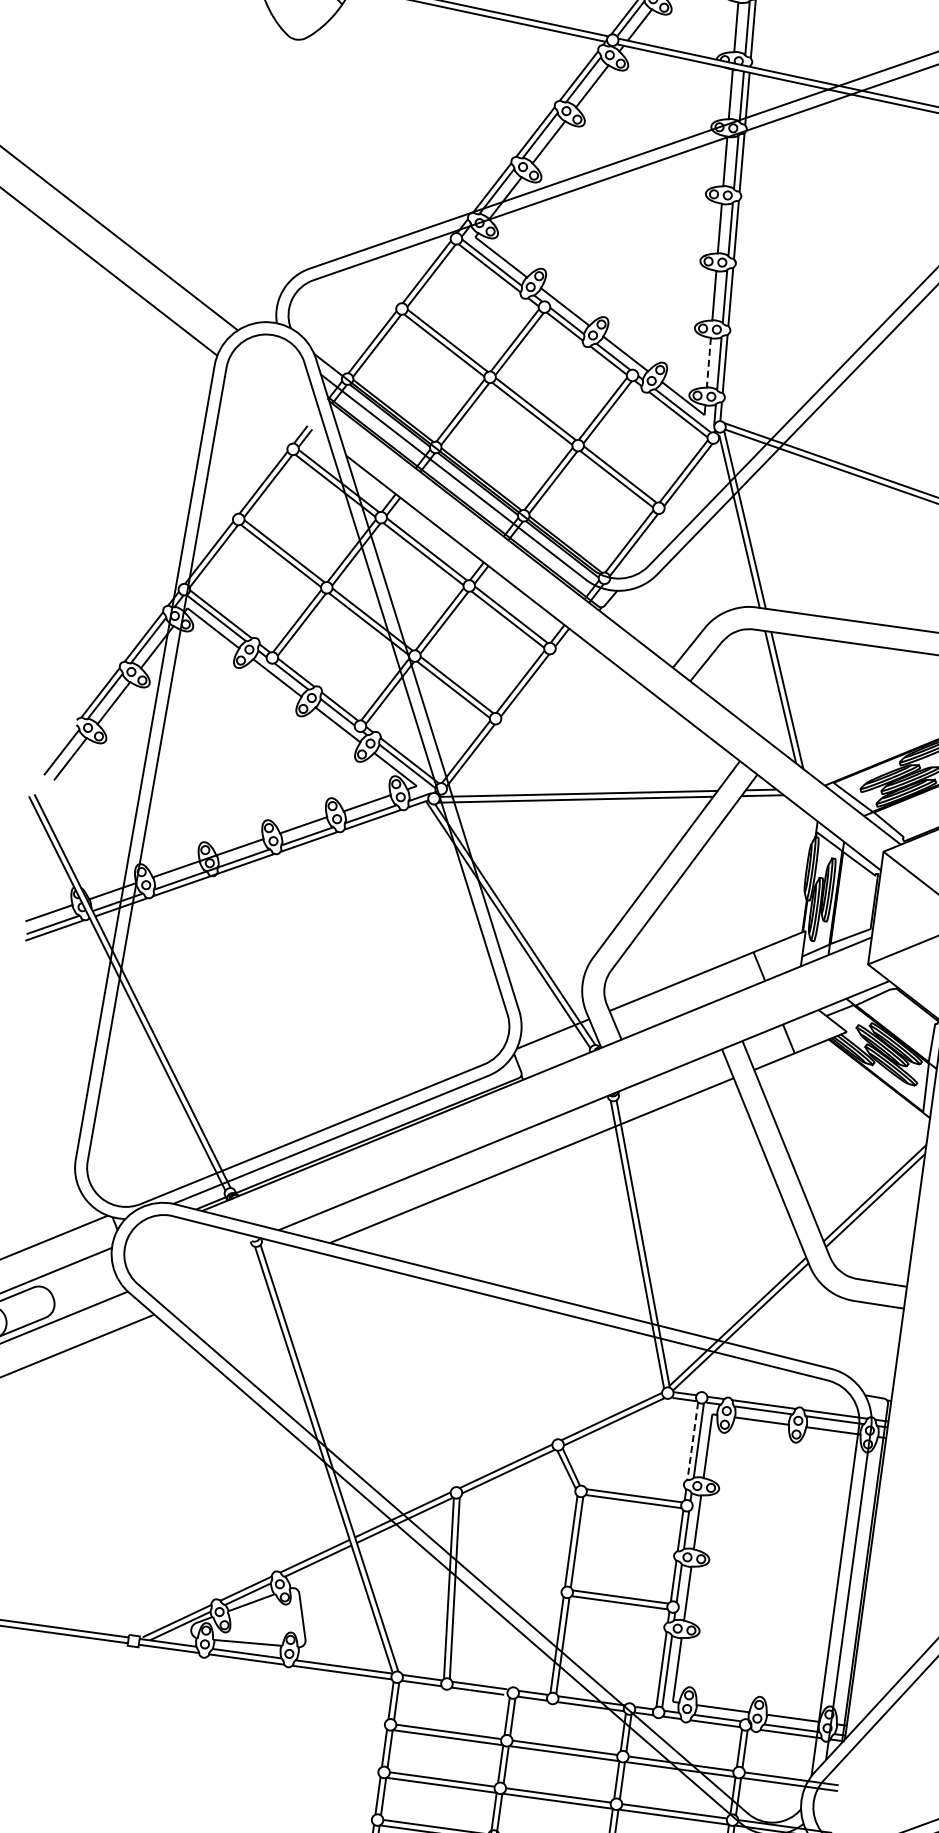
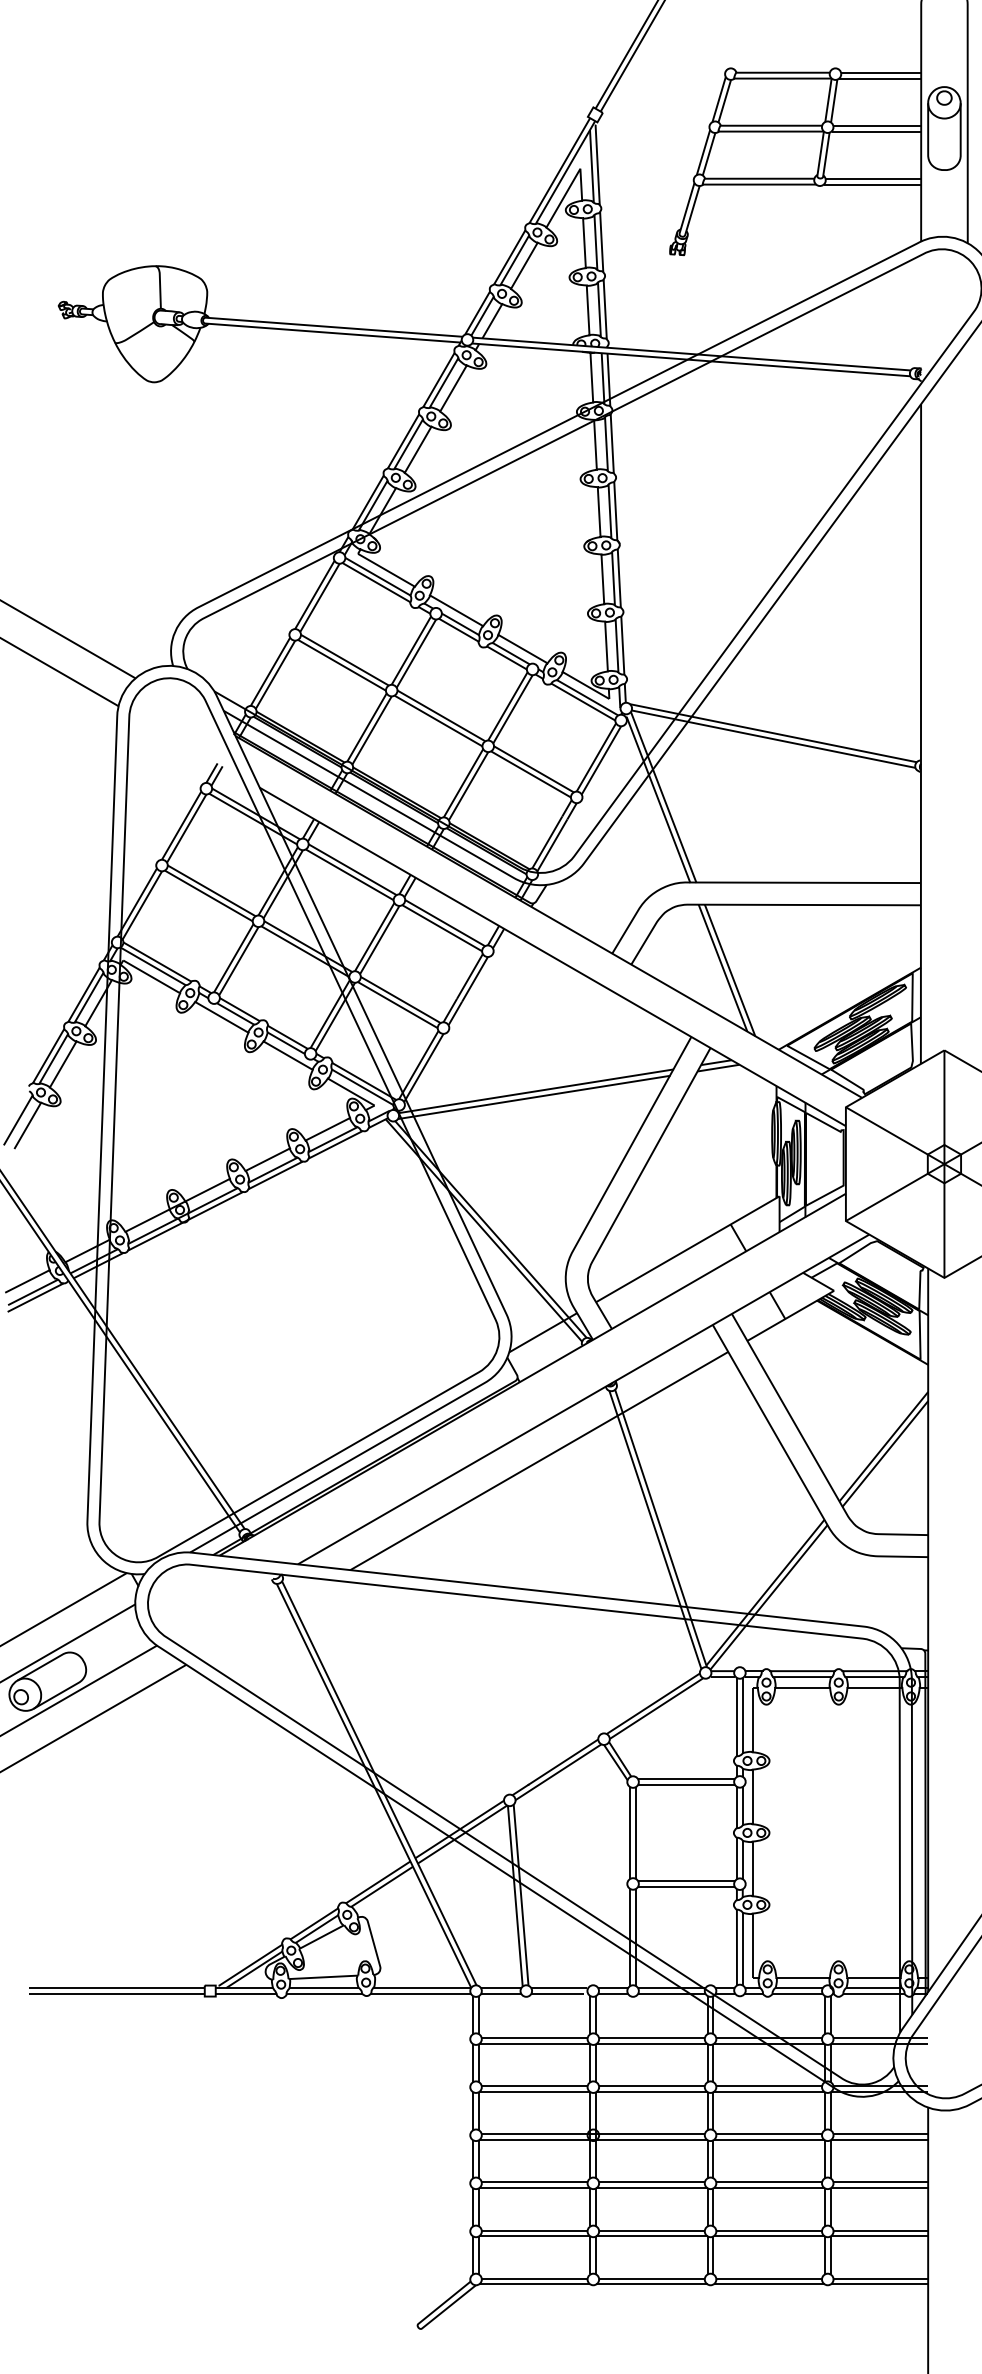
line: (708, 362) -> (606, 646), dashed -> solid
line: (692, 1441) -> (736, 1717), dashed -> solid

